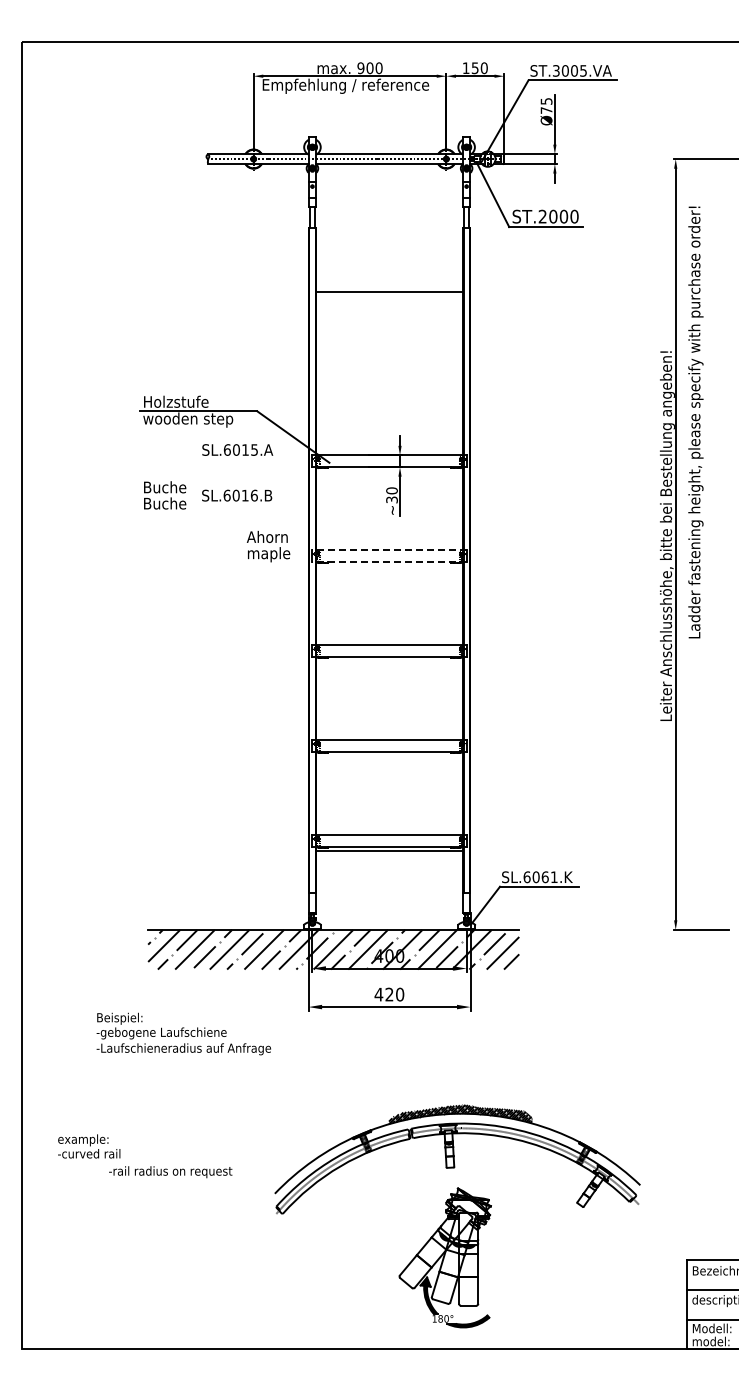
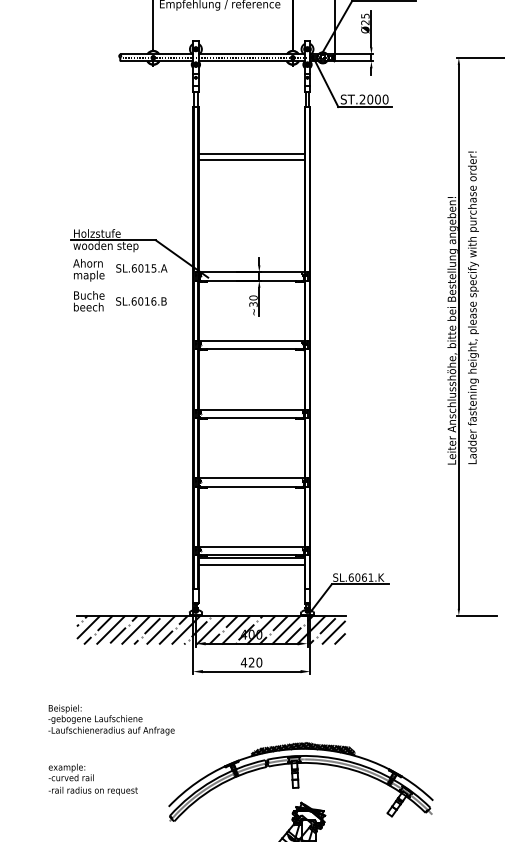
text: (546, 110) -> (365, 22), Ø75 -> Ø25
line: (389, 300) -> (251, 160), added
text: (695, 422) -> (473, 307), moved
text: (164, 503) -> (88, 307), Buche -> beech
text: (268, 546) -> (88, 270), moved
line: (389, 550) -> (251, 341), dashed -> solid
line: (389, 561) -> (251, 349), dashed -> solid
line: (389, 859) -> (251, 564), added
text: (183, 1033) -> (111, 719), moved
text: (89, 1146) -> (71, 772), moved

